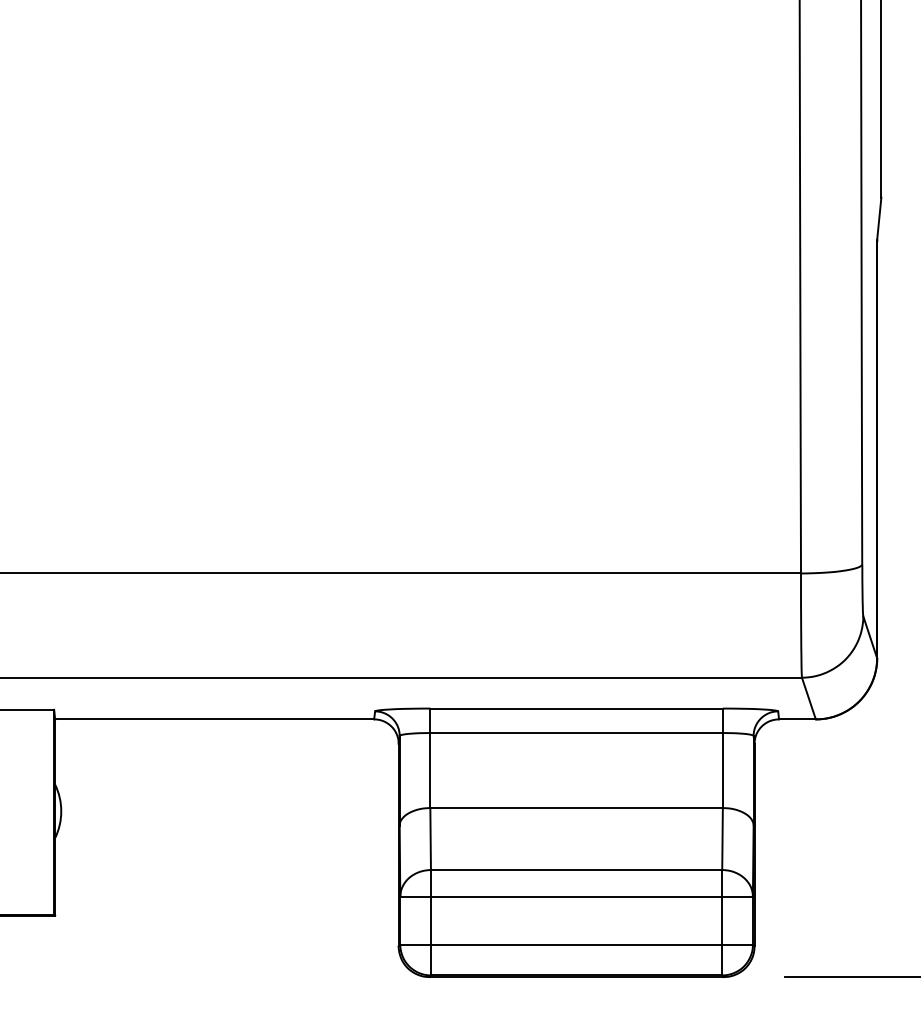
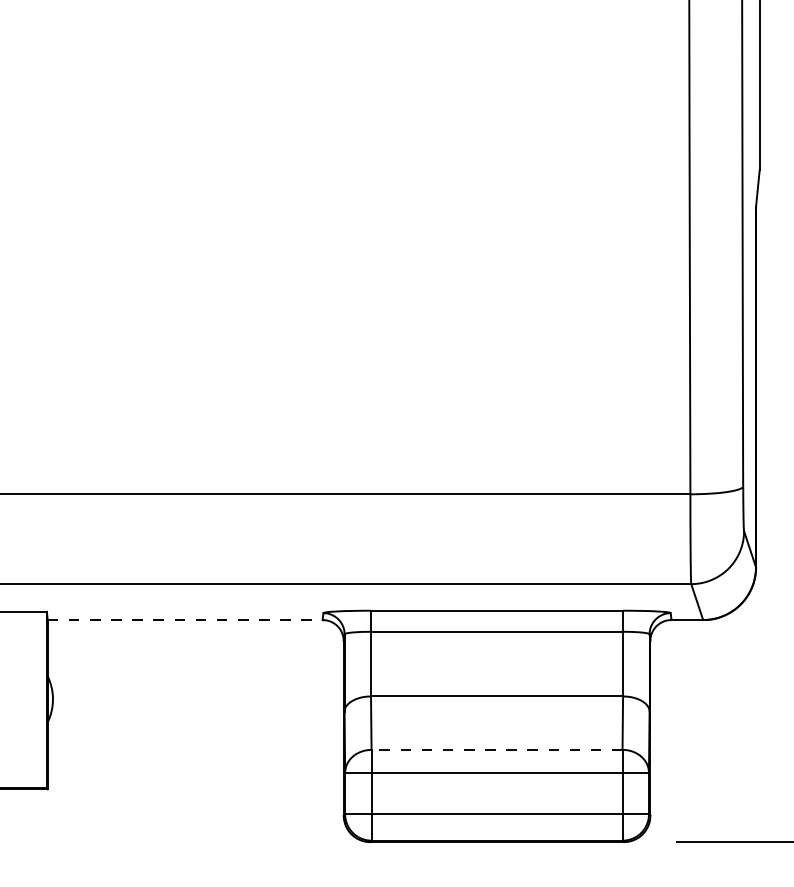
line: (214, 719) -> (185, 620), solid -> dashed
line: (576, 870) -> (496, 750), solid -> dashed

